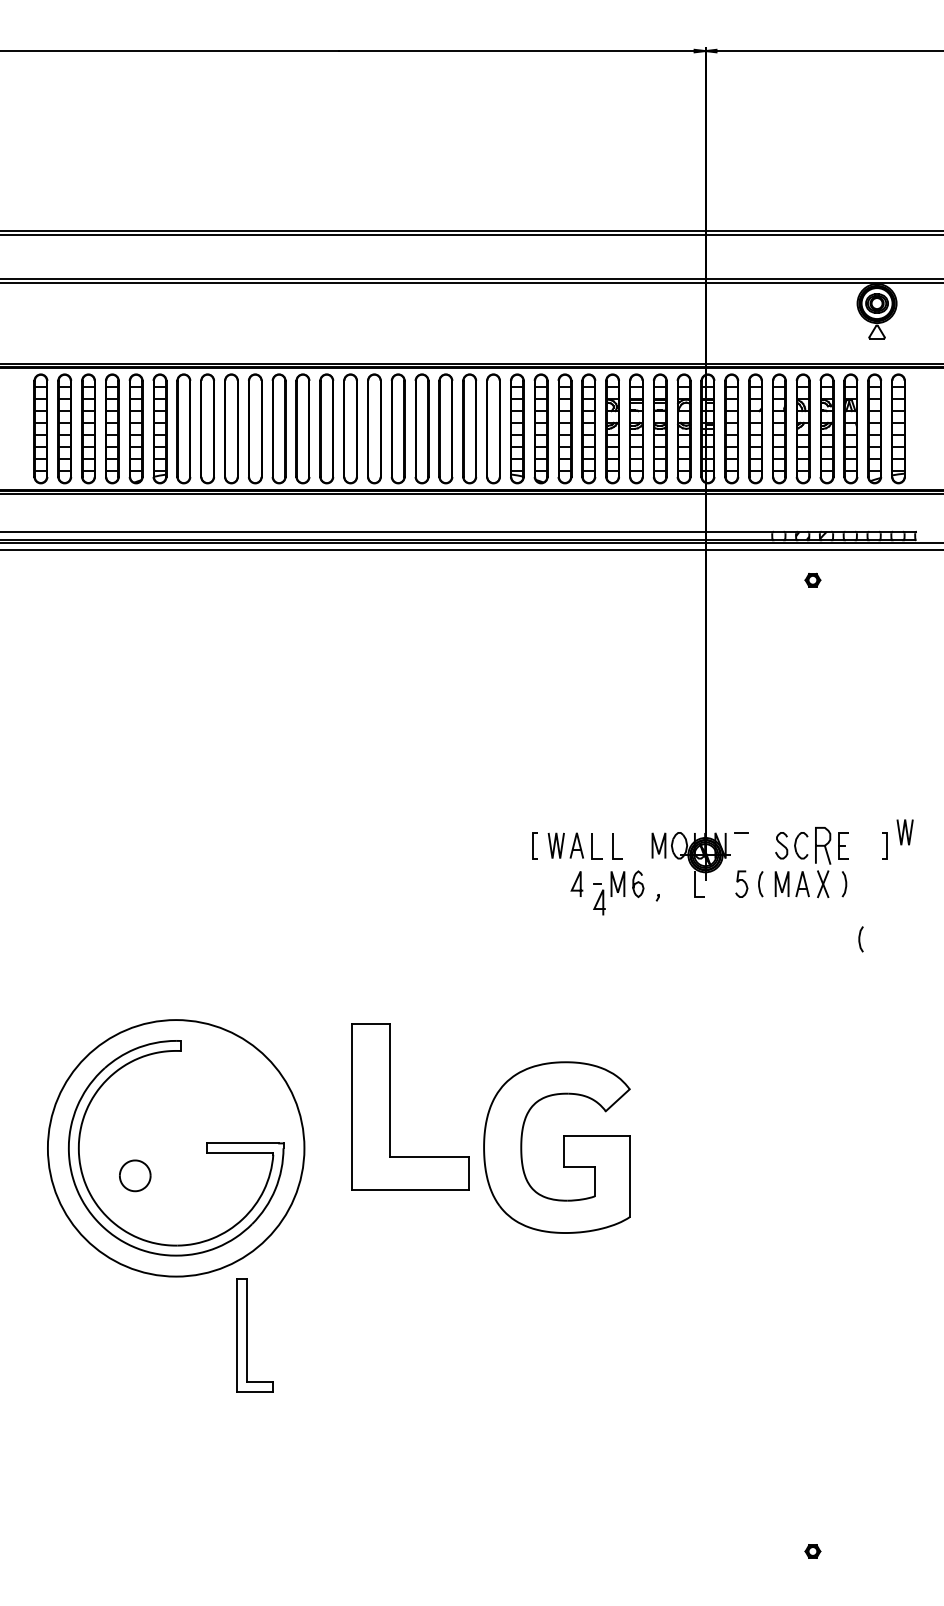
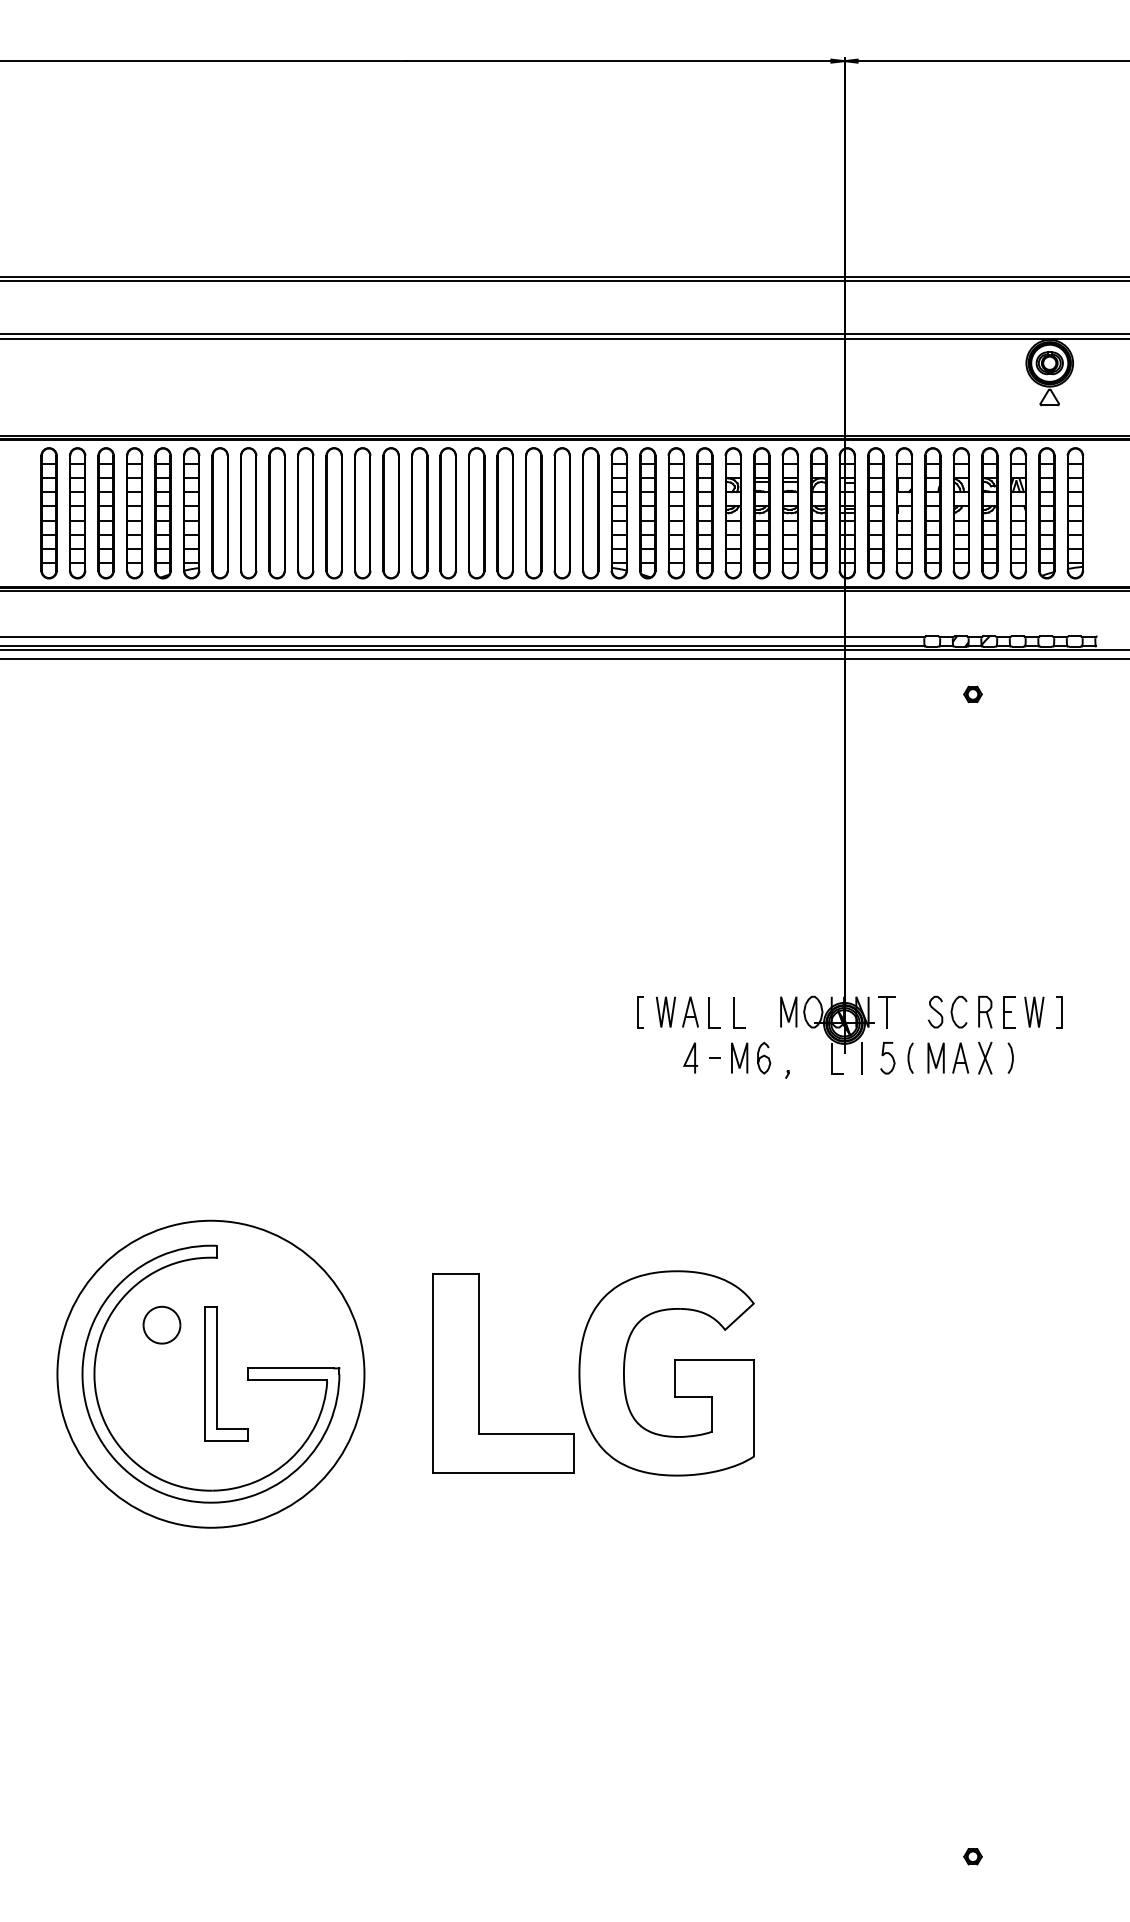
line: (904, 831) -> (1033, 1011), moved
line: (741, 845) -> (887, 1011), added
part: (823, 845) -> (985, 1011), size x0.71
line: (720, 883) -> (862, 1057), added
line: (598, 902) -> (716, 1079), removed
curve: (860, 938) -> (1029, 1123), removed
part: (390, 1106) -> (479, 1373), moved
part: (134, 1175) -> (161, 1324), moved
part: (247, 1334) -> (217, 1373), moved

